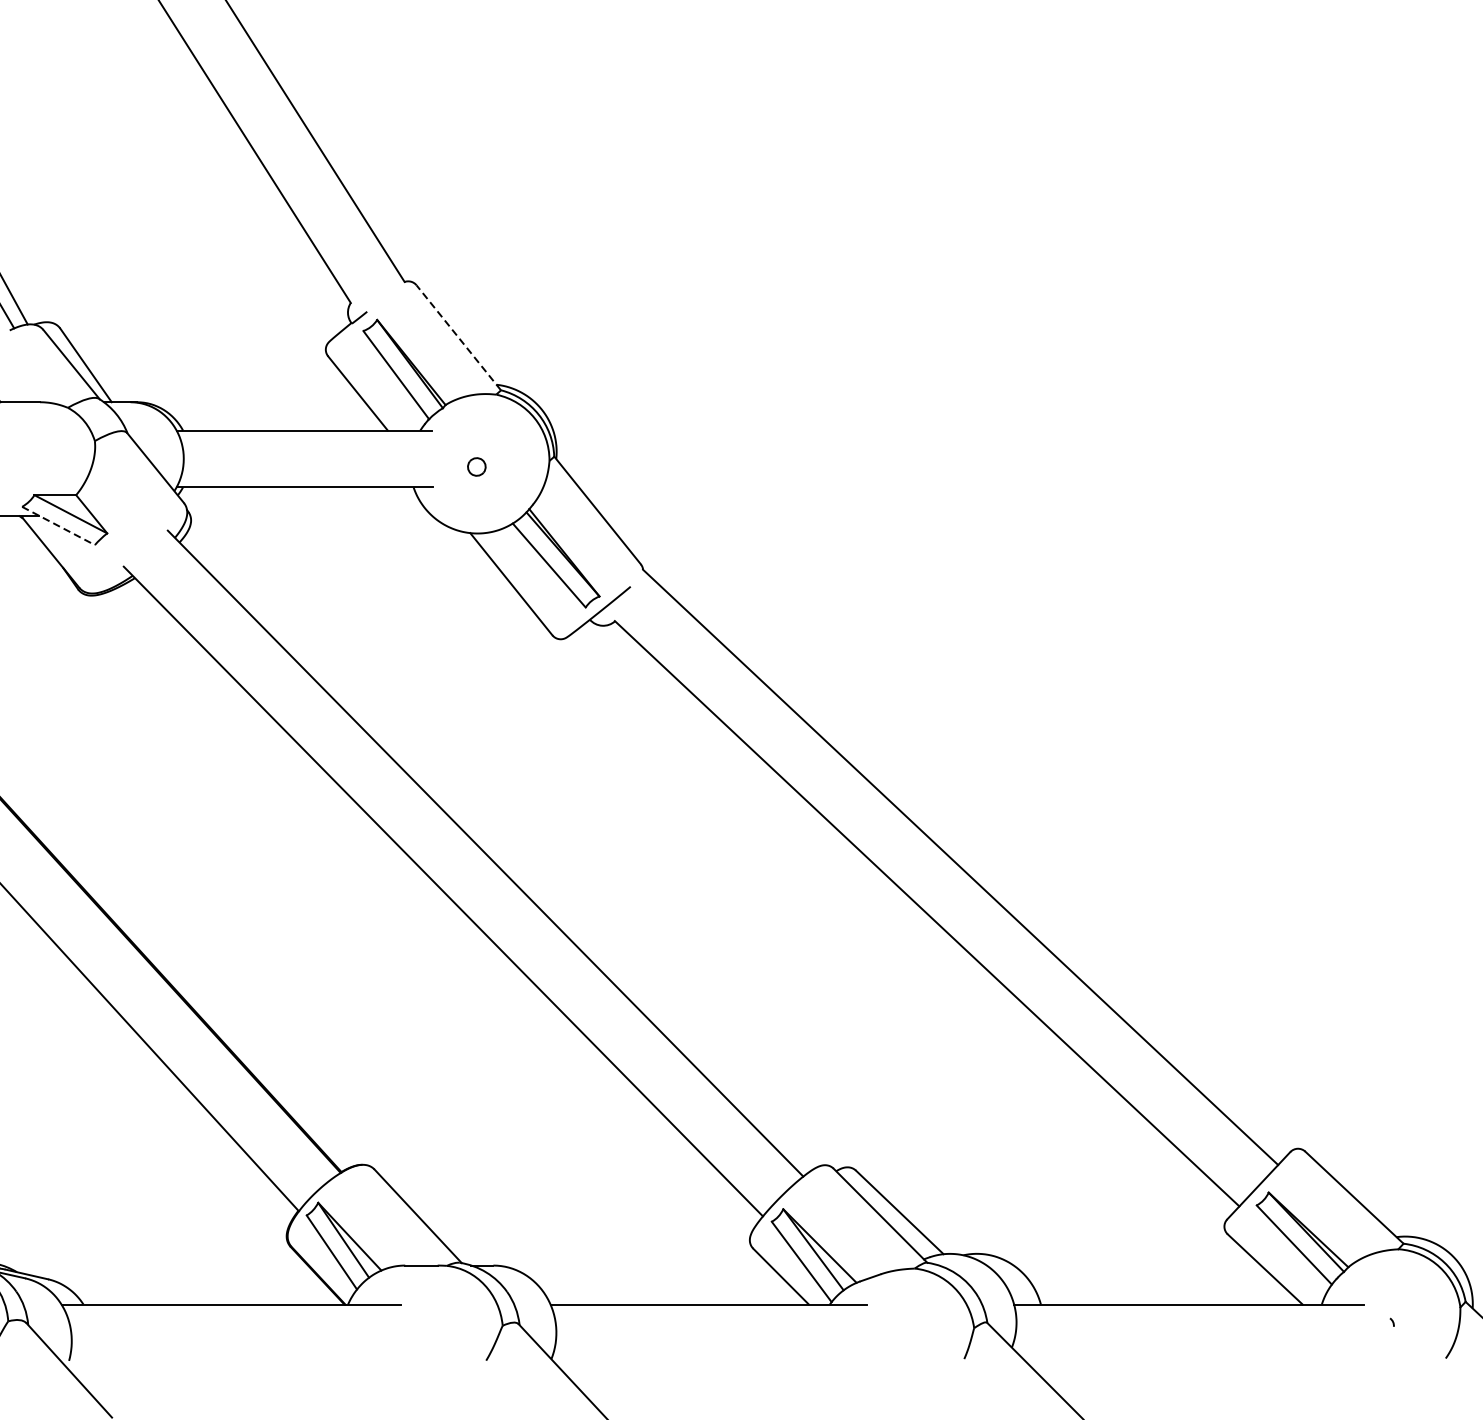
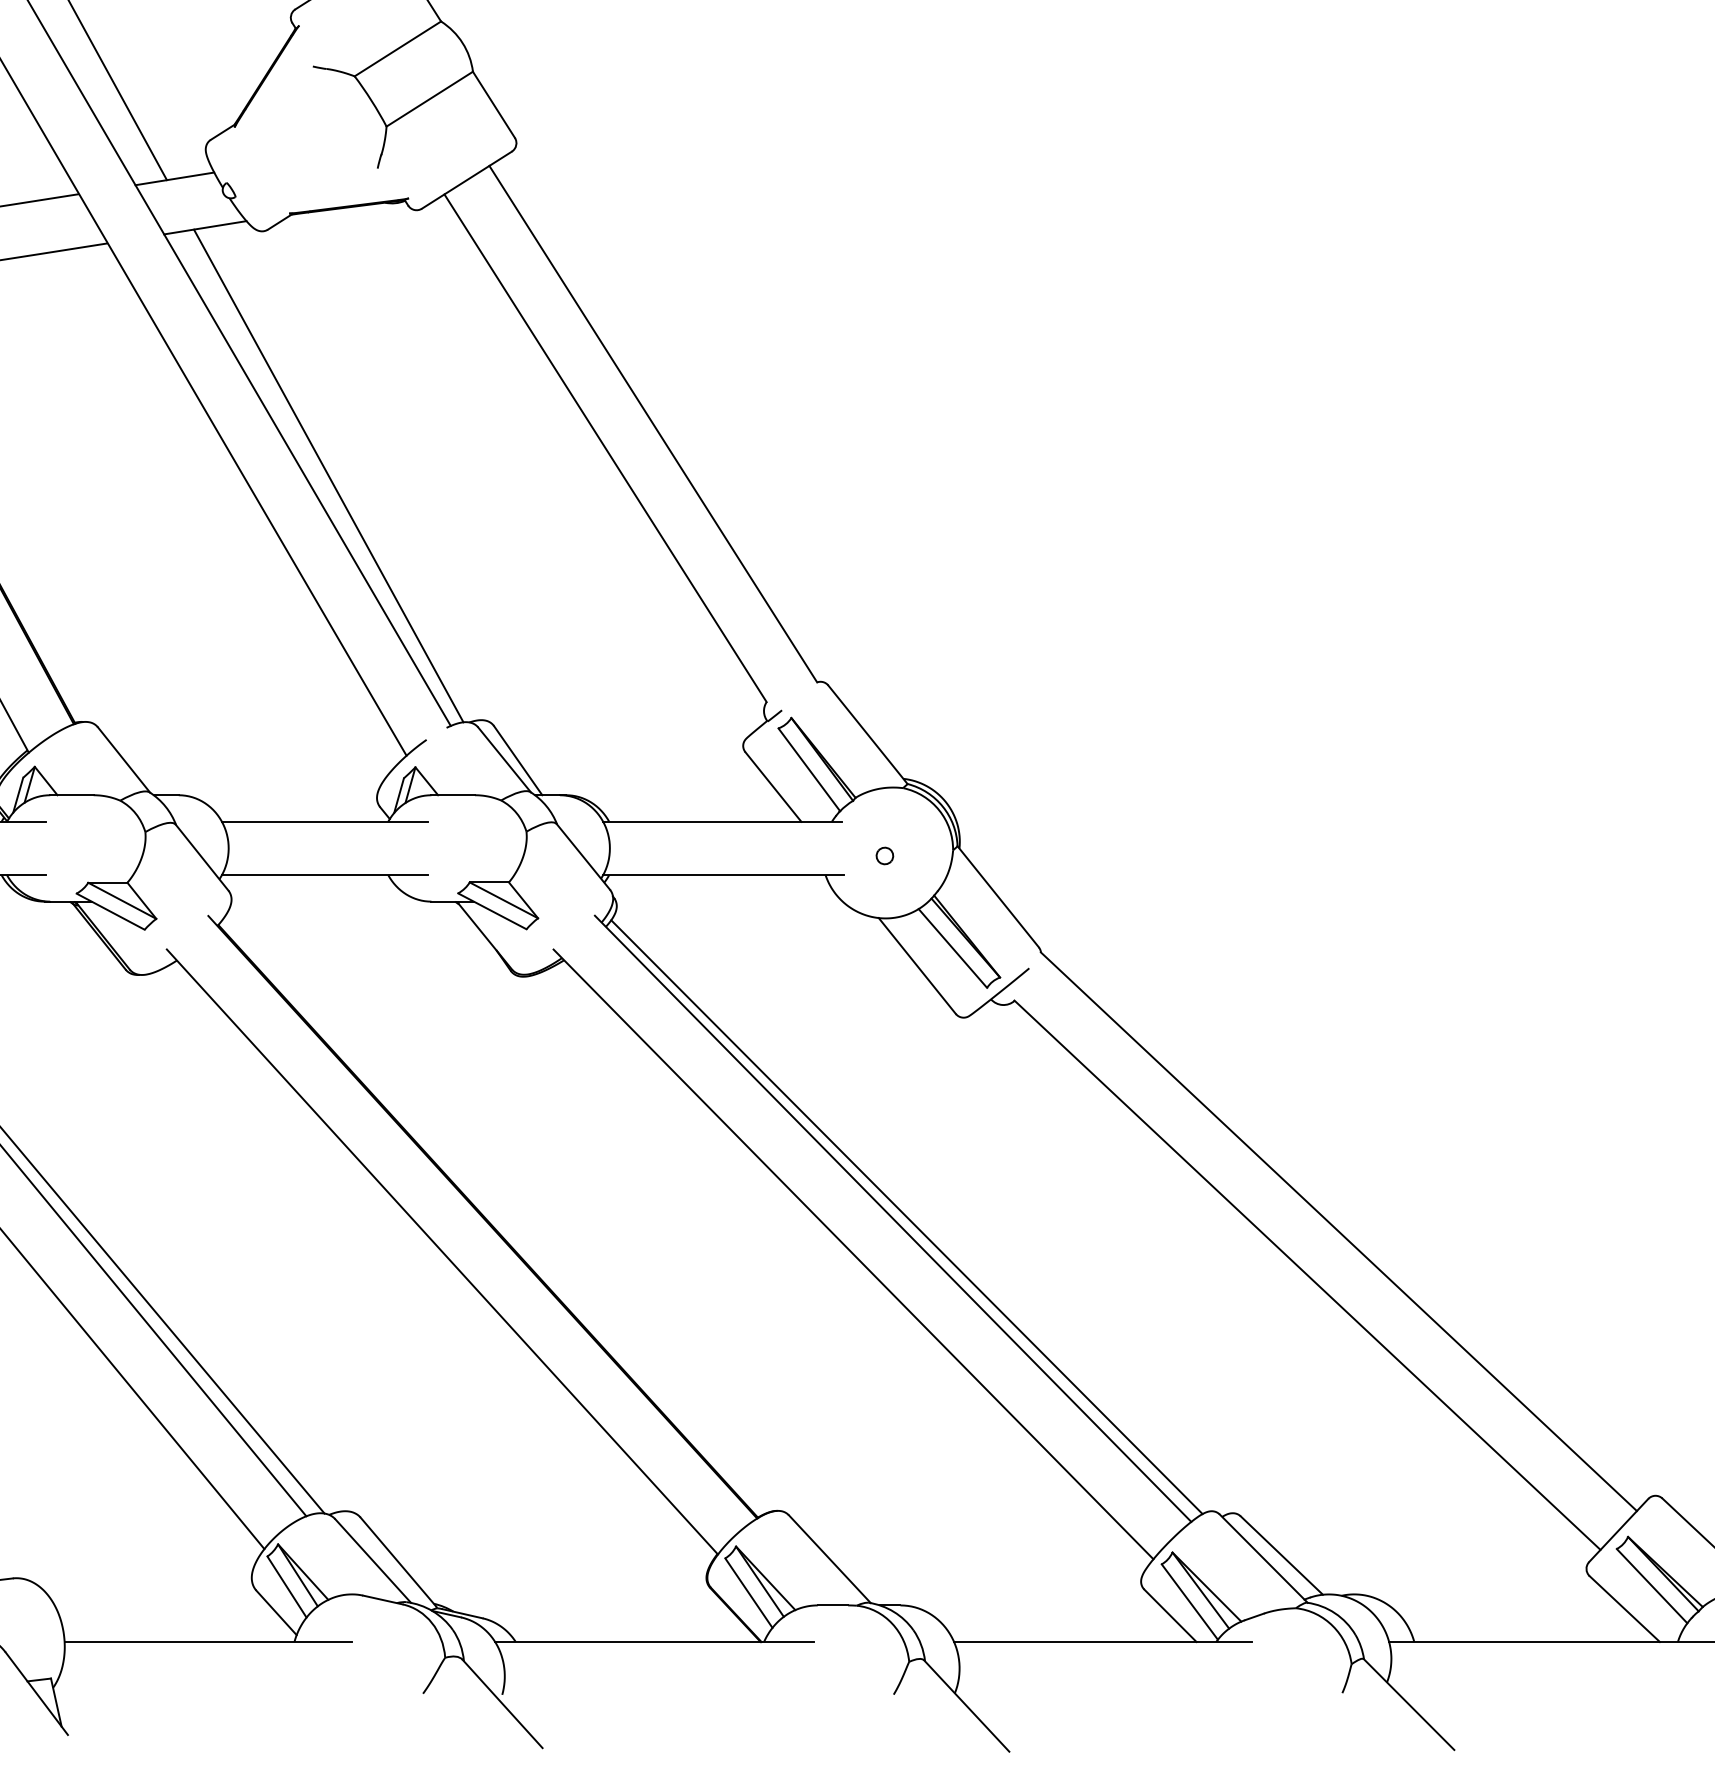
line: (458, 337) -> (867, 734), dashed -> solid
line: (58, 526) -> (492, 911), dashed -> solid
line: (499, 852) -> (906, 1217), added

